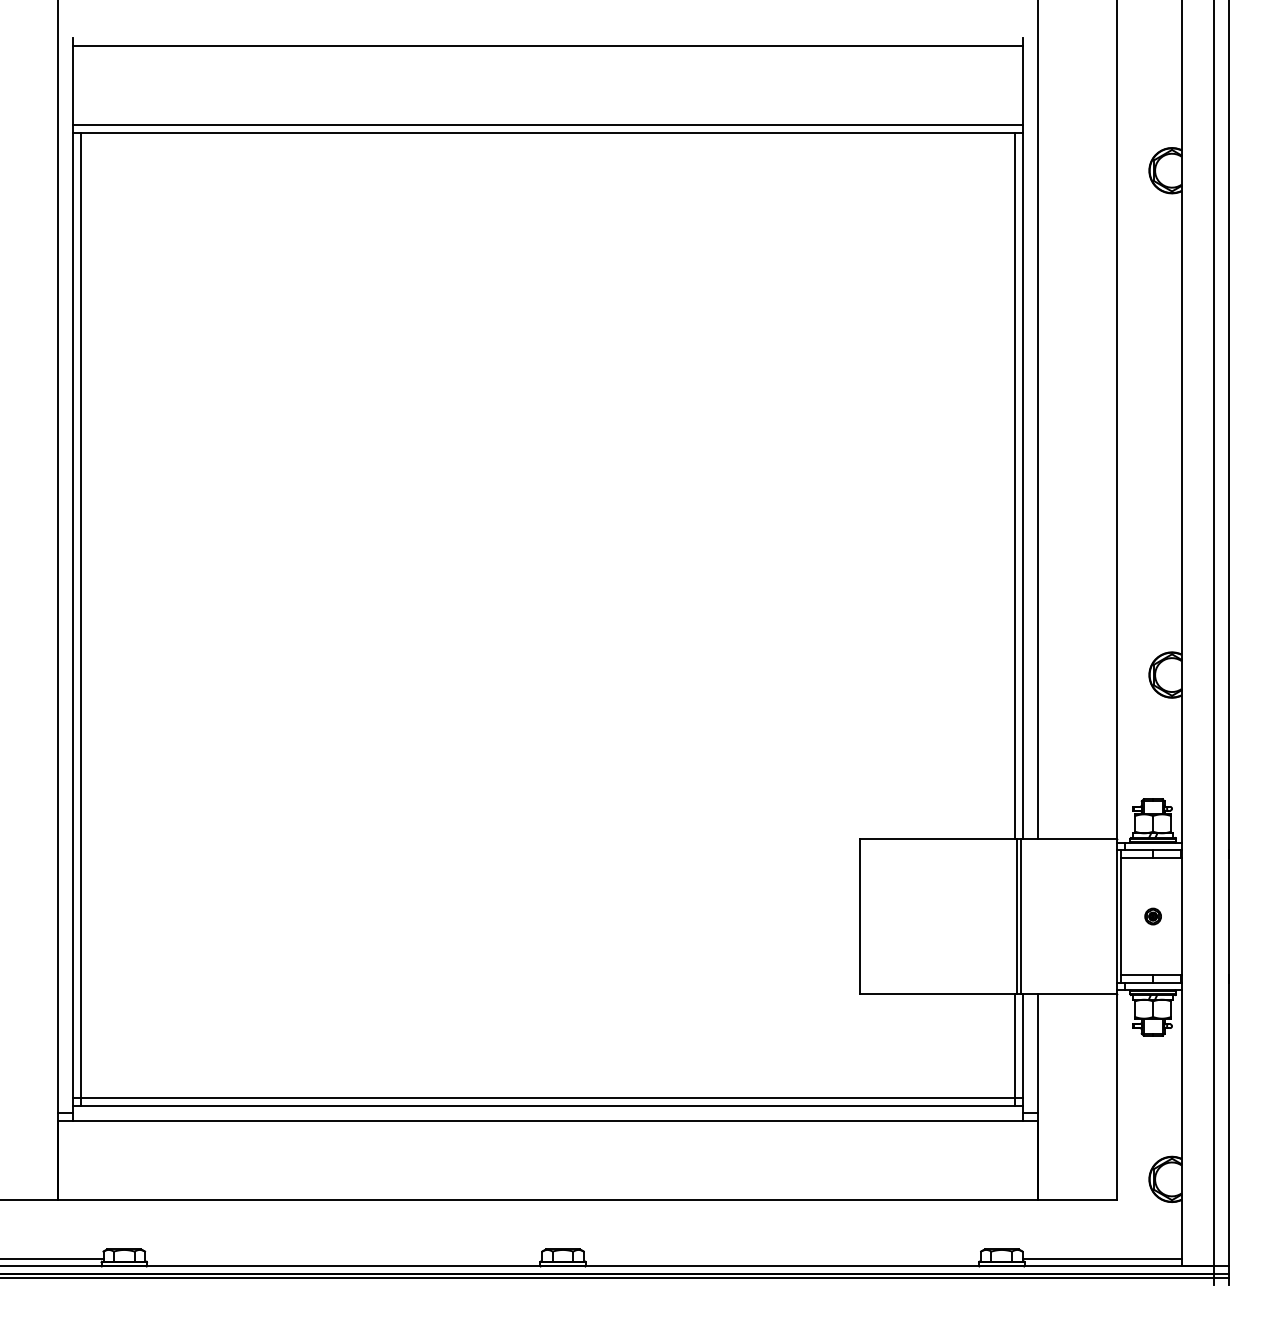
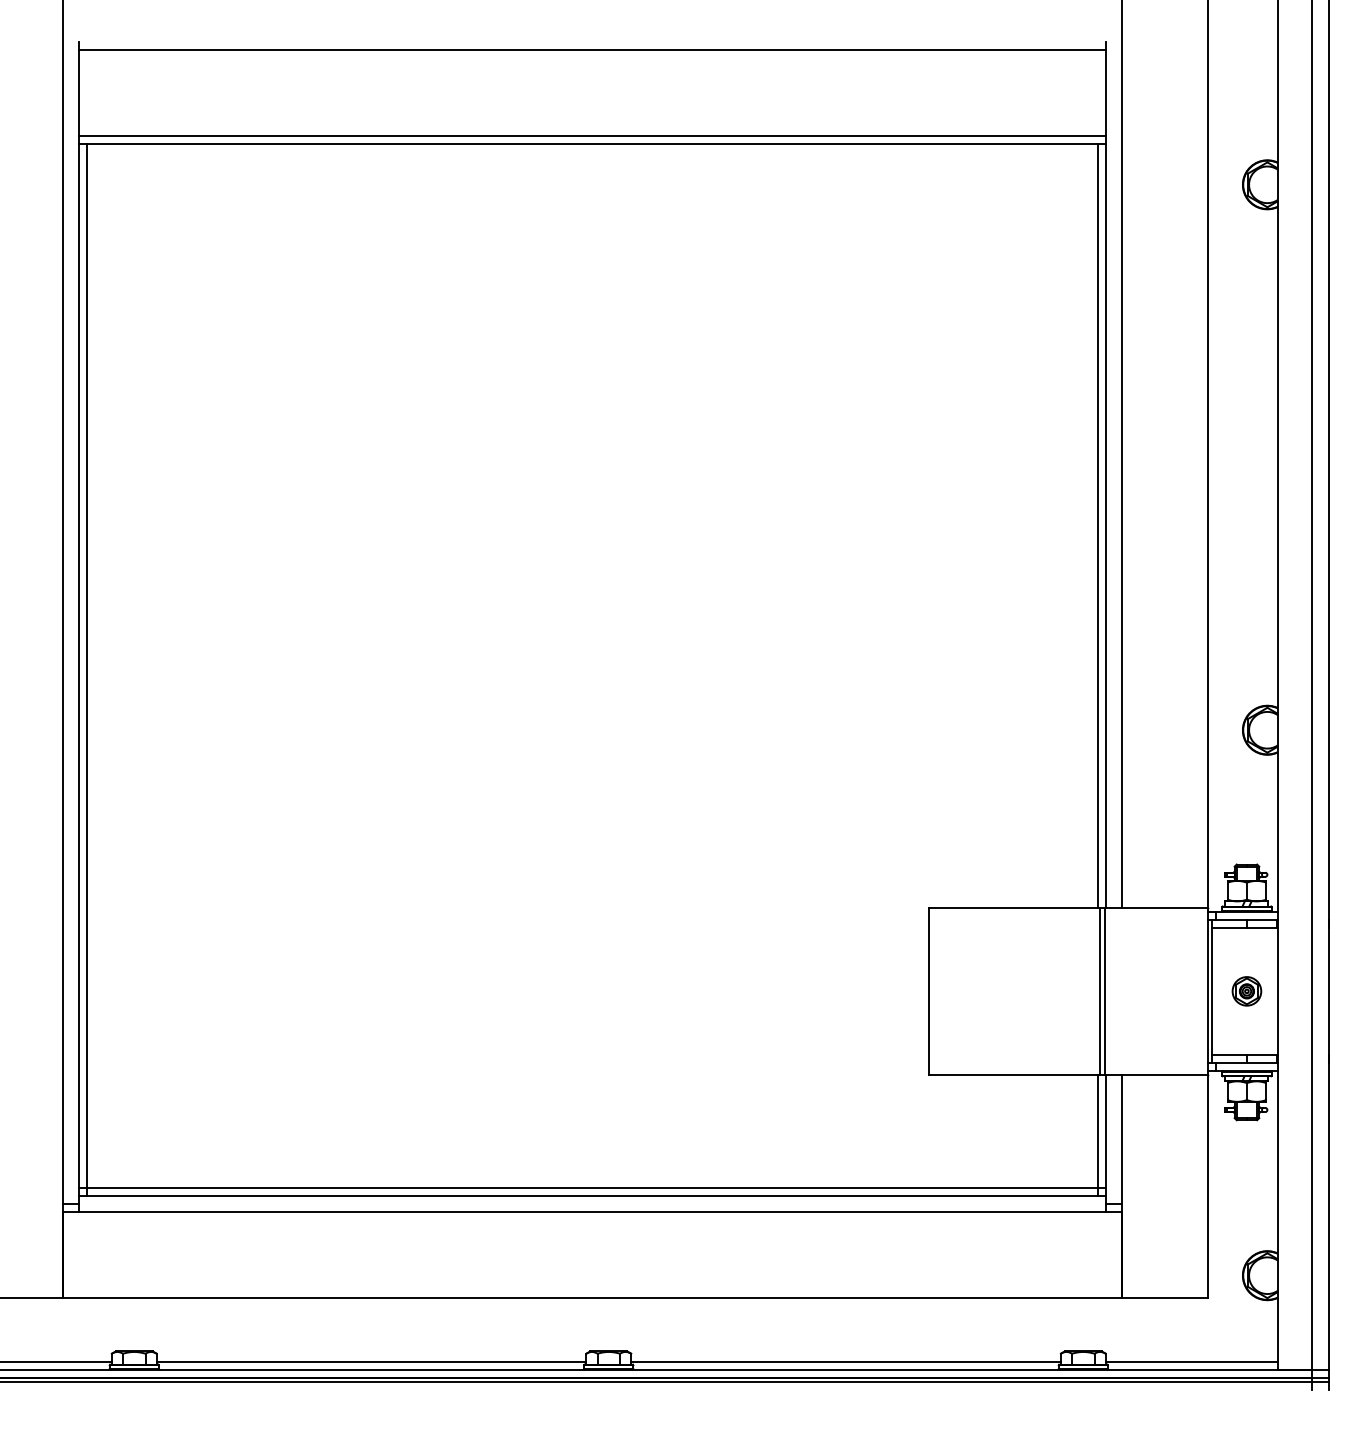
part: (1152, 916) -> (1246, 991), size x1.67
line: (343, 1258) -> (371, 1361), added
line: (781, 1258) -> (845, 1361), added

